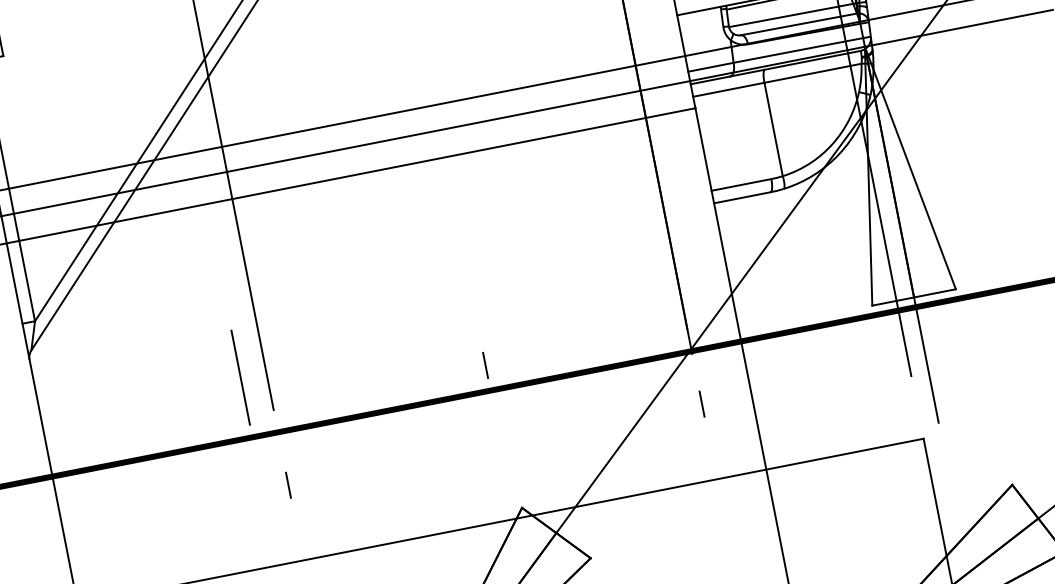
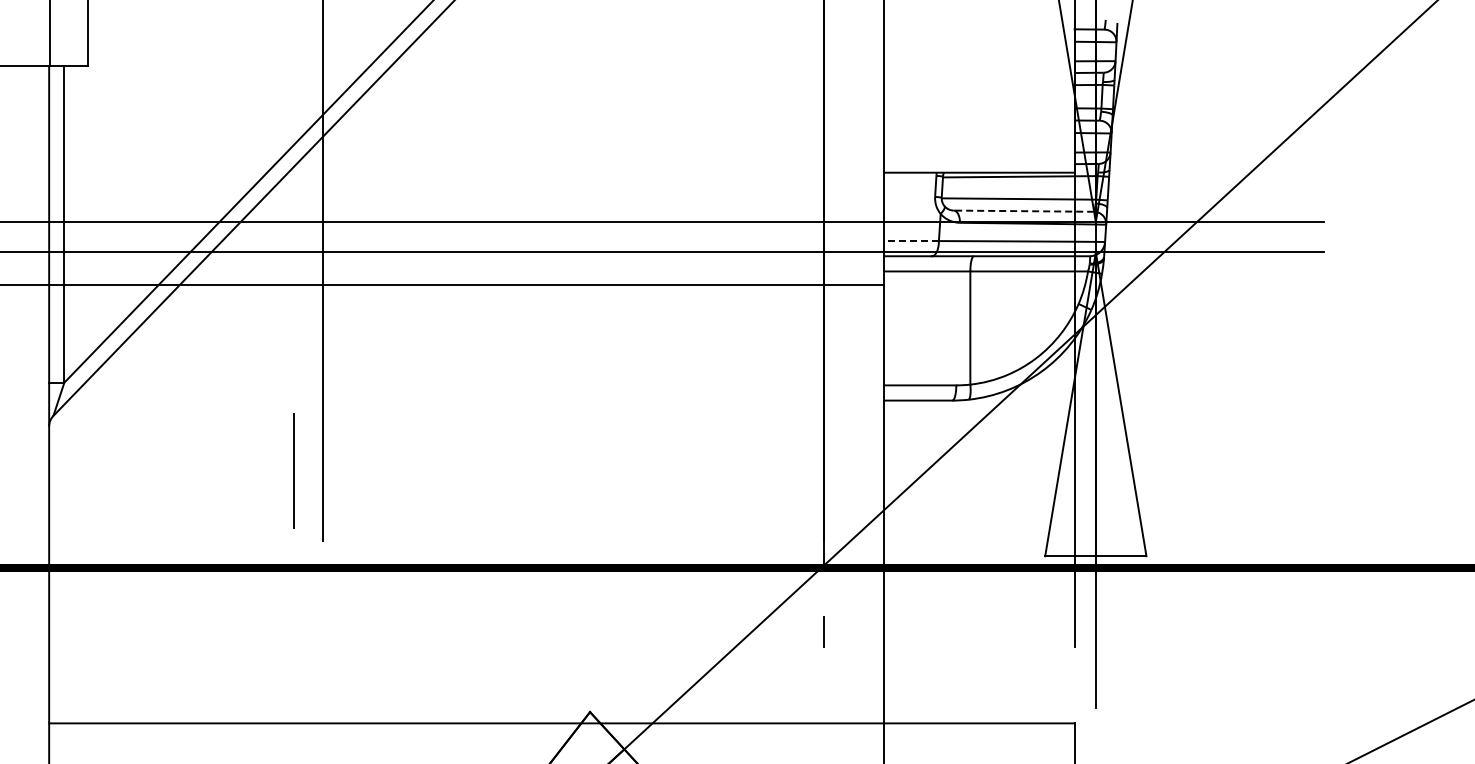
line: (798, 24) -> (1023, 211), solid -> dashed
line: (710, 67) -> (910, 241), solid -> dashed
line: (485, 365) -> (580, 537), removed
line: (239, 377) -> (293, 470), moved
line: (288, 485) -> (322, 632), removed

